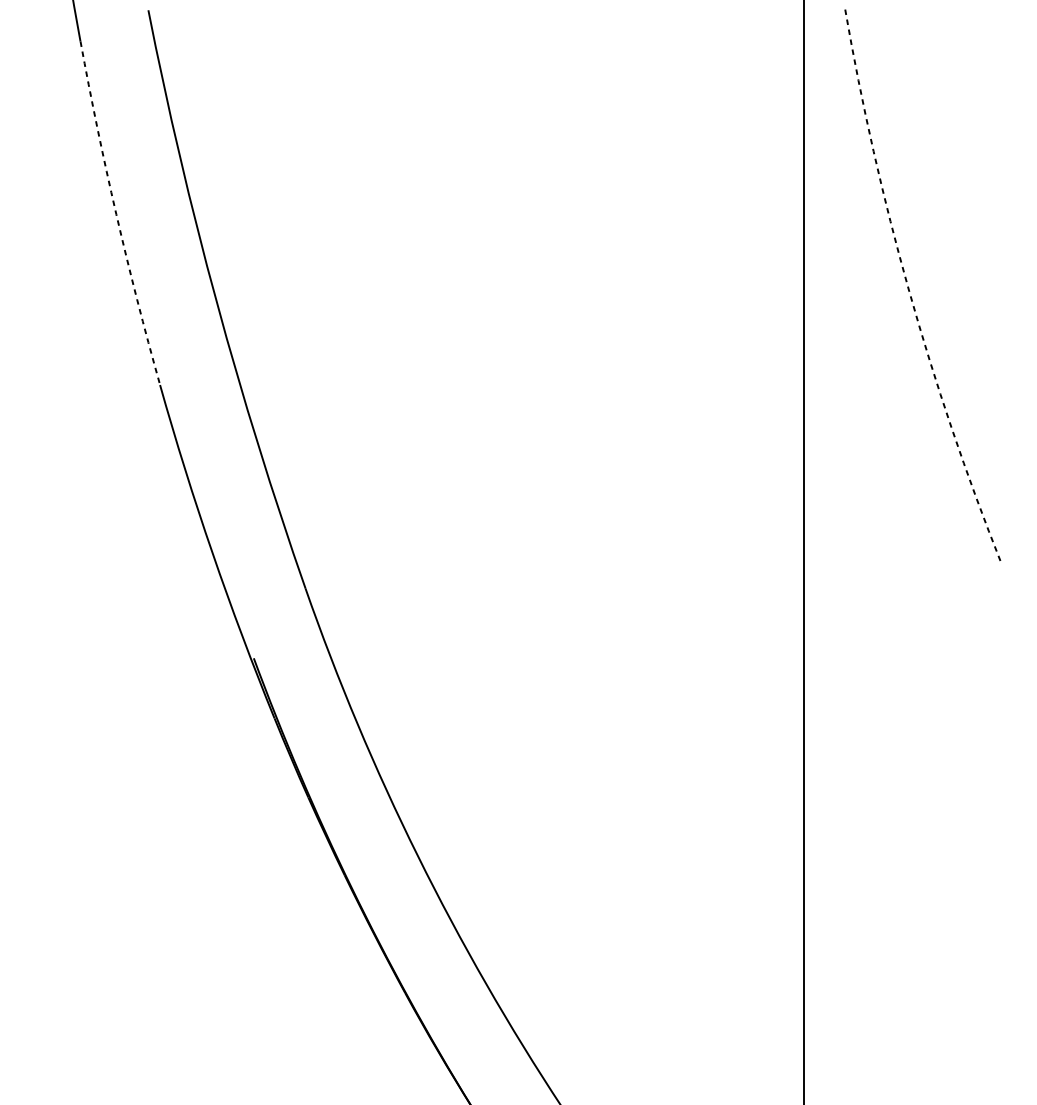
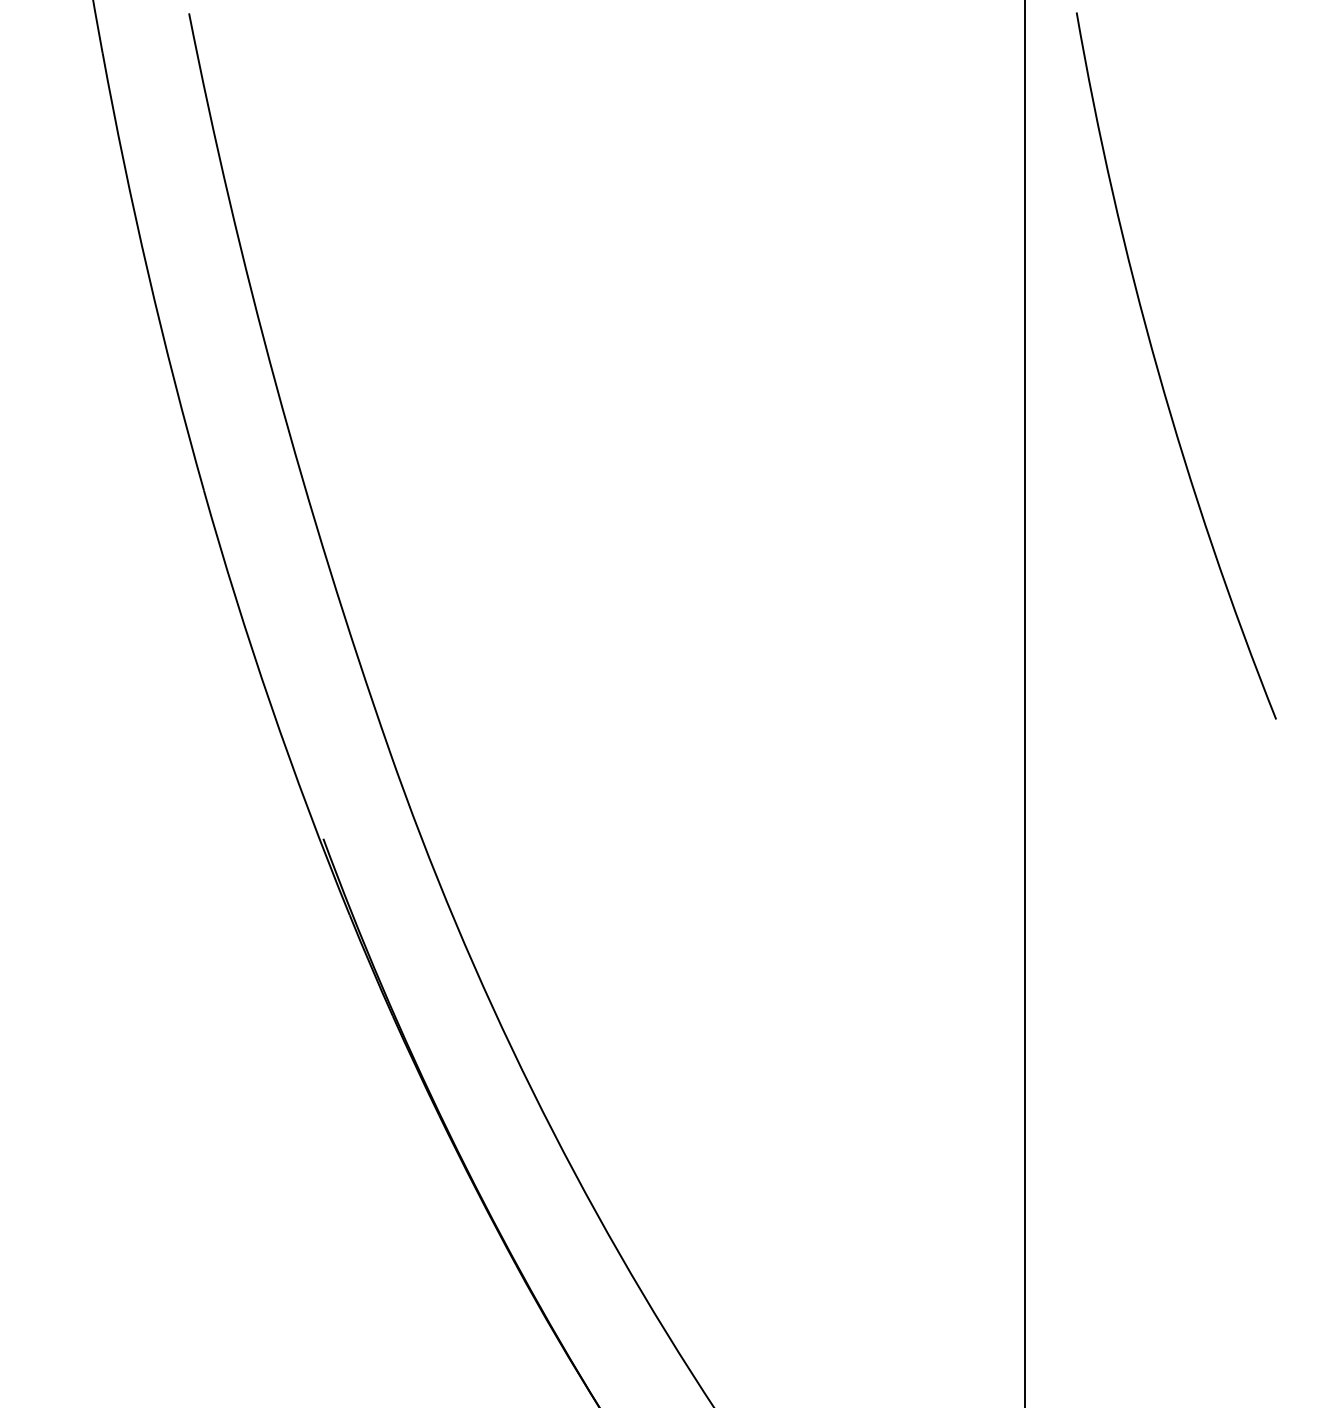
arc: (116, 214) -> (148, 273), dashed -> solid
arc: (909, 291) -> (1158, 371), dashed -> solid

